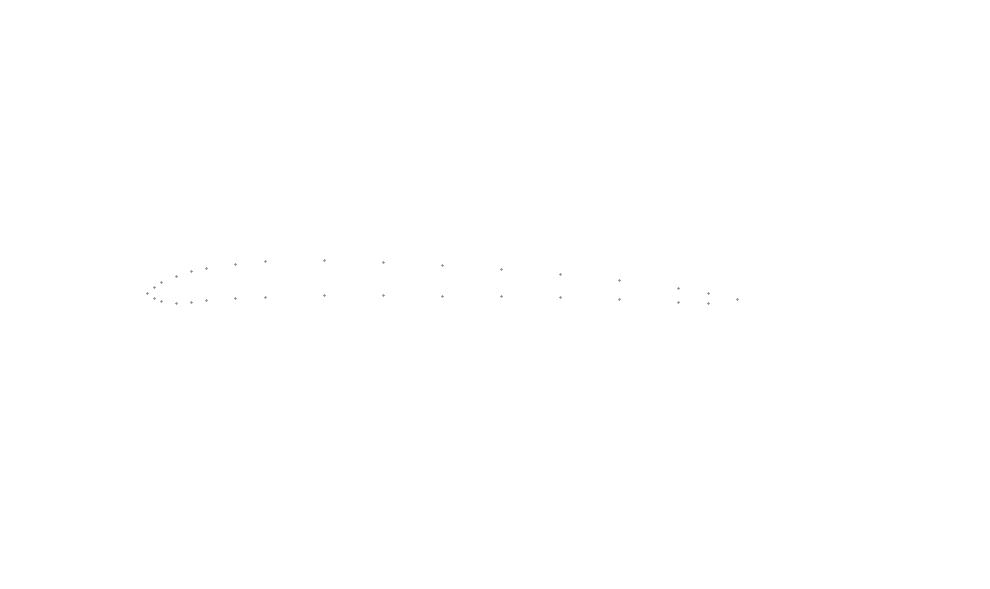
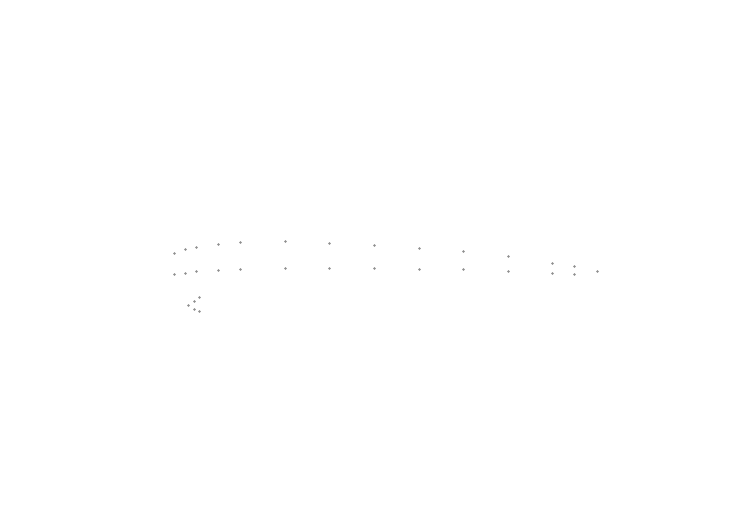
part: (153, 292) -> (193, 304), moved

